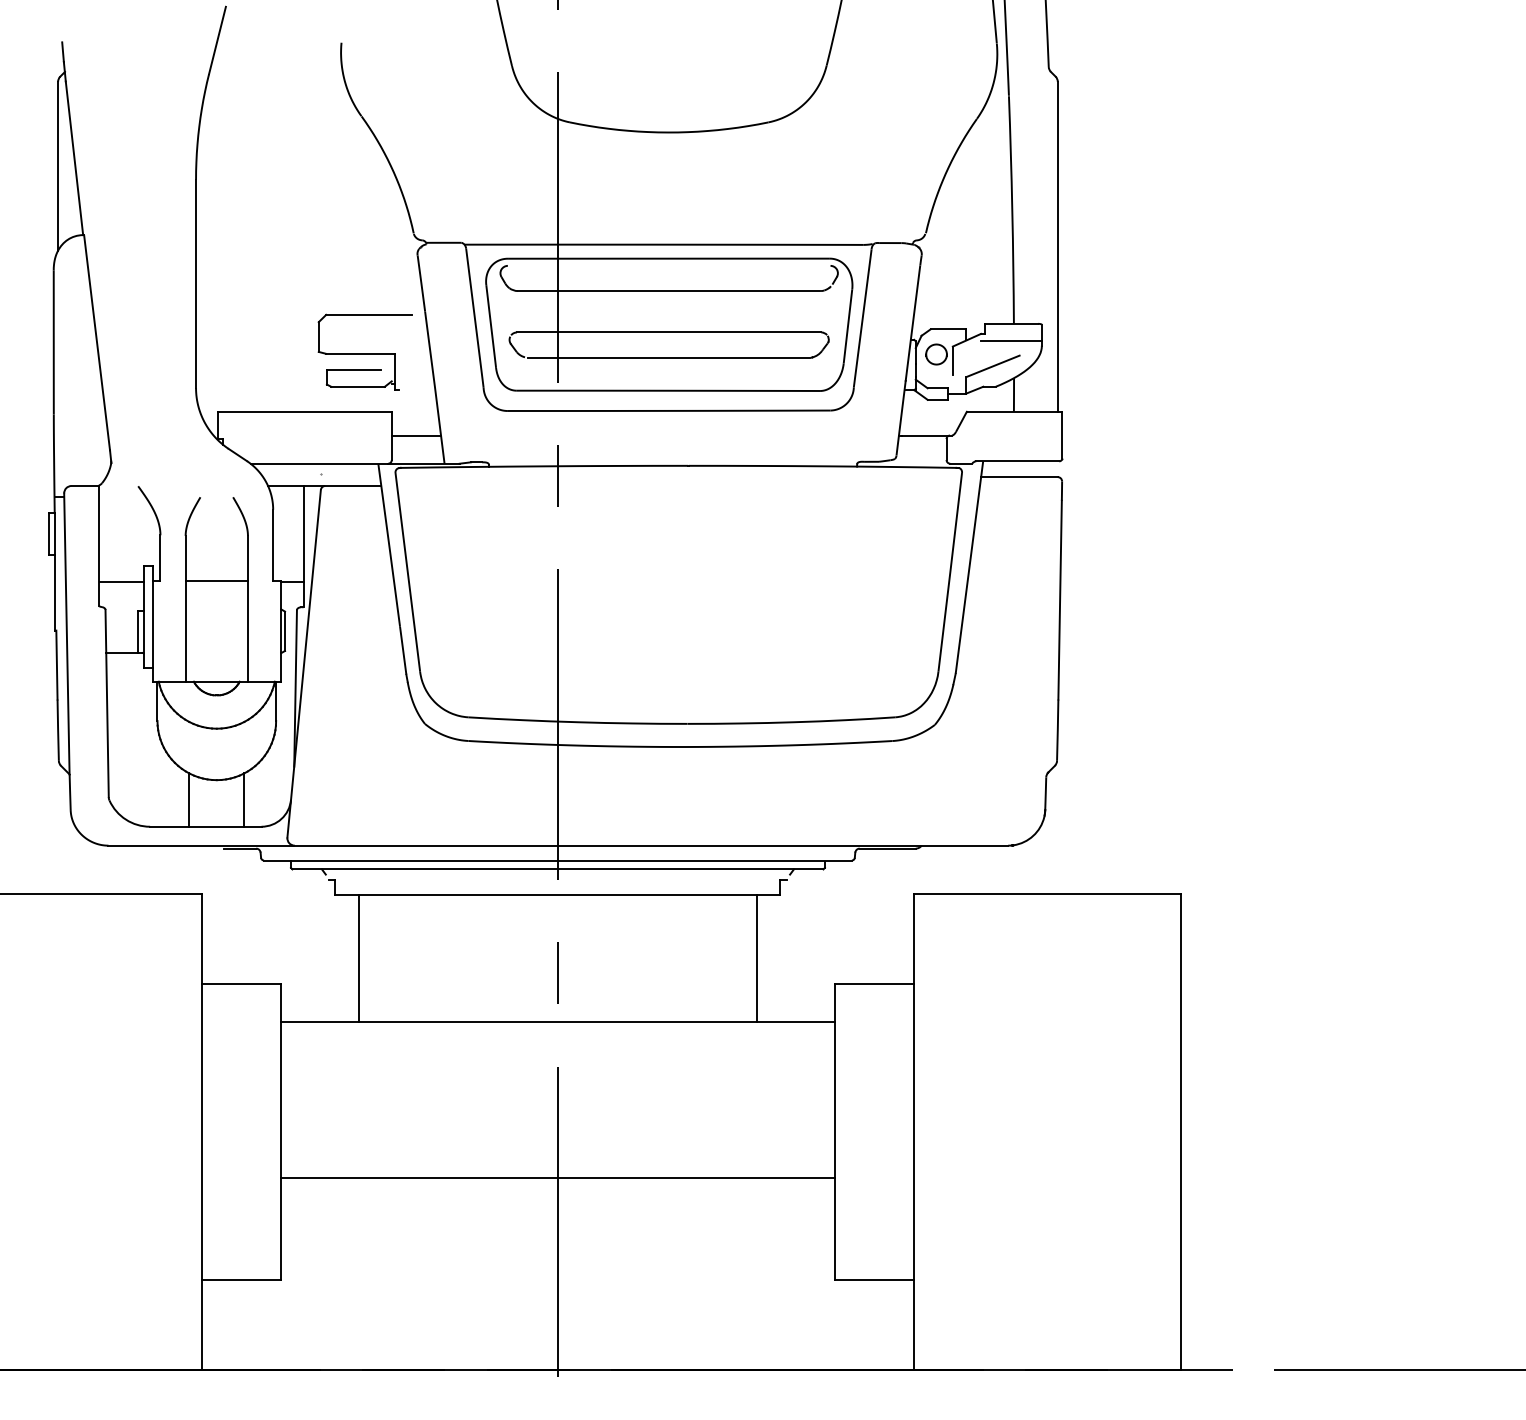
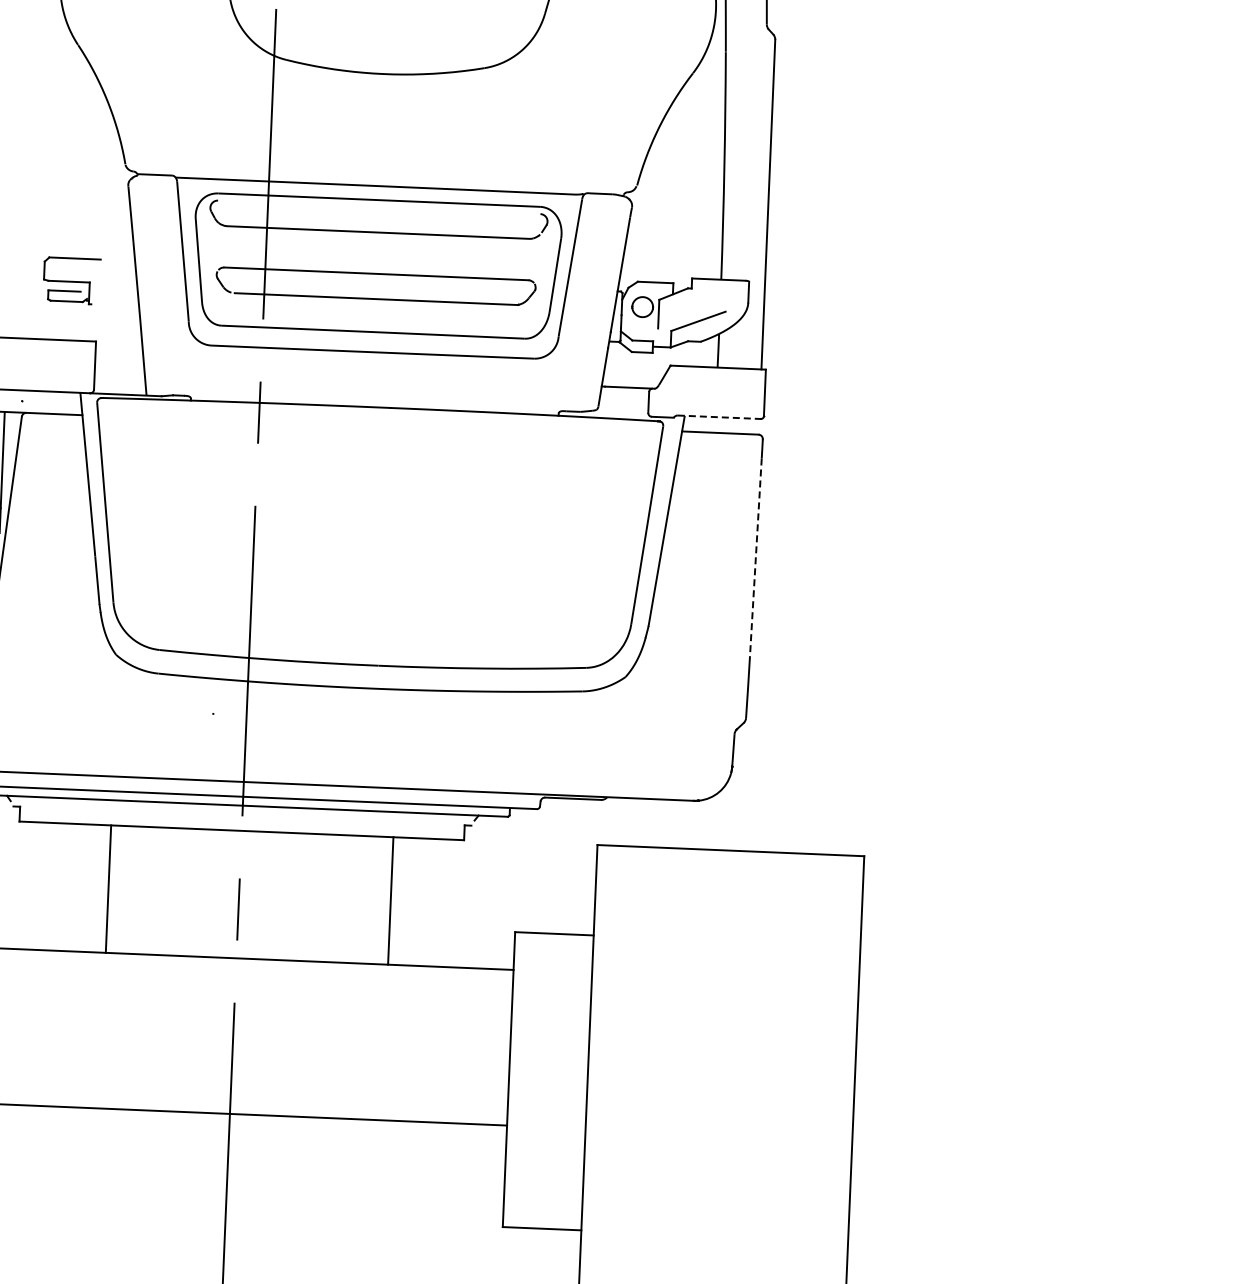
line: (1011, 341) -> (718, 297), removed
part: (364, 351) -> (71, 280), size x0.6
line: (416, 435) -> (119, 366), removed
line: (1017, 461) -> (719, 417), solid -> dashed
line: (1060, 600) -> (756, 558), solid -> dashed
line: (359, 958) -> (108, 889), moved
line: (756, 958) -> (390, 901), moved

